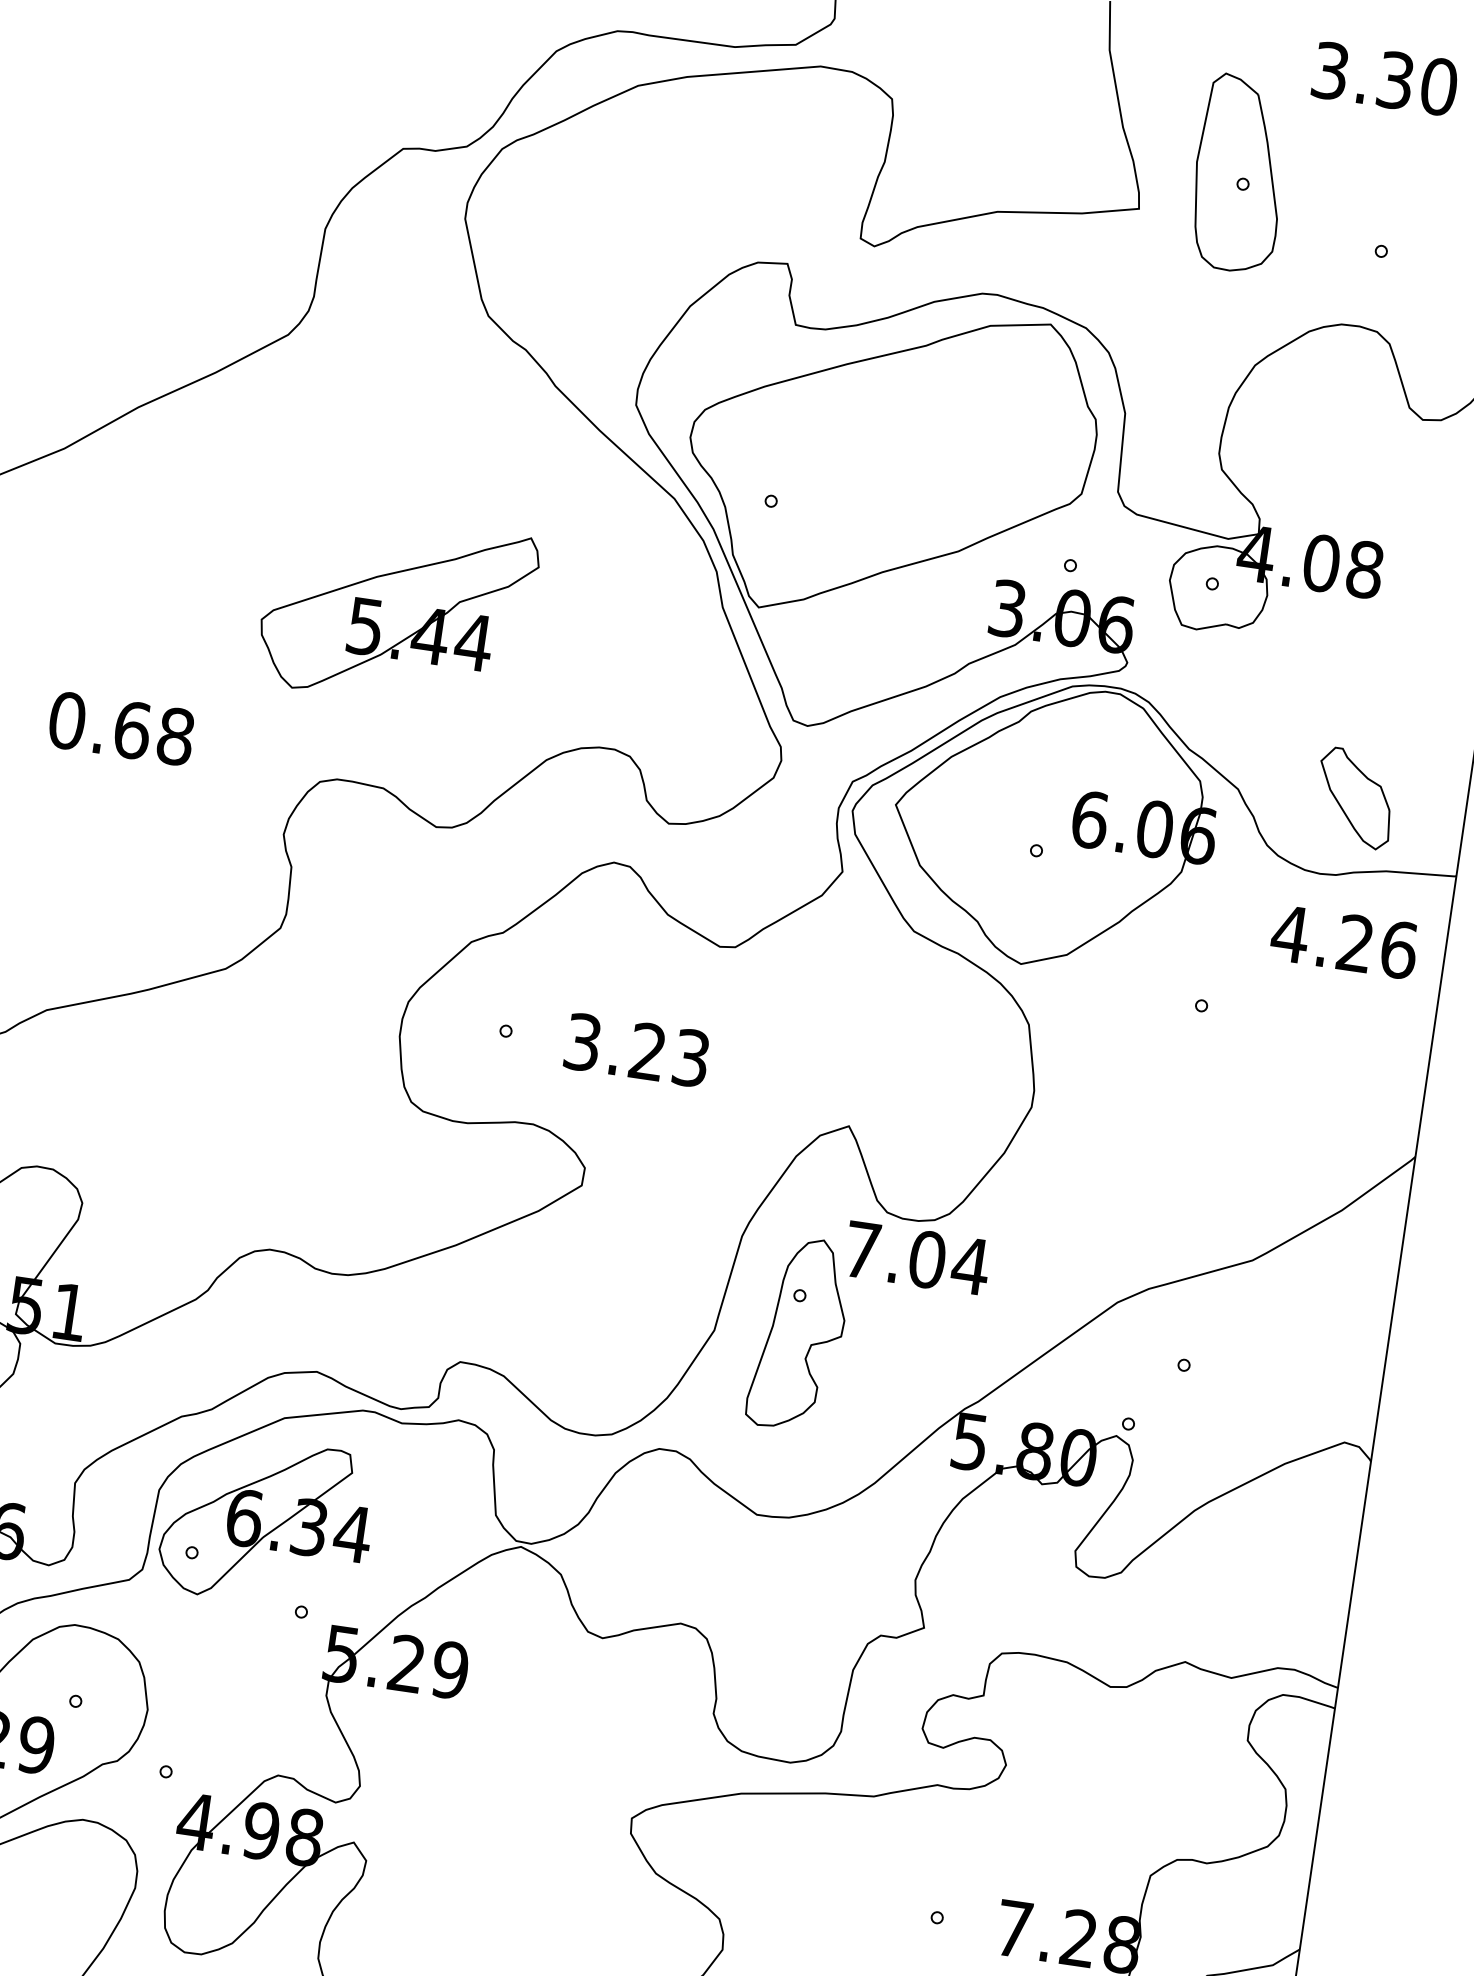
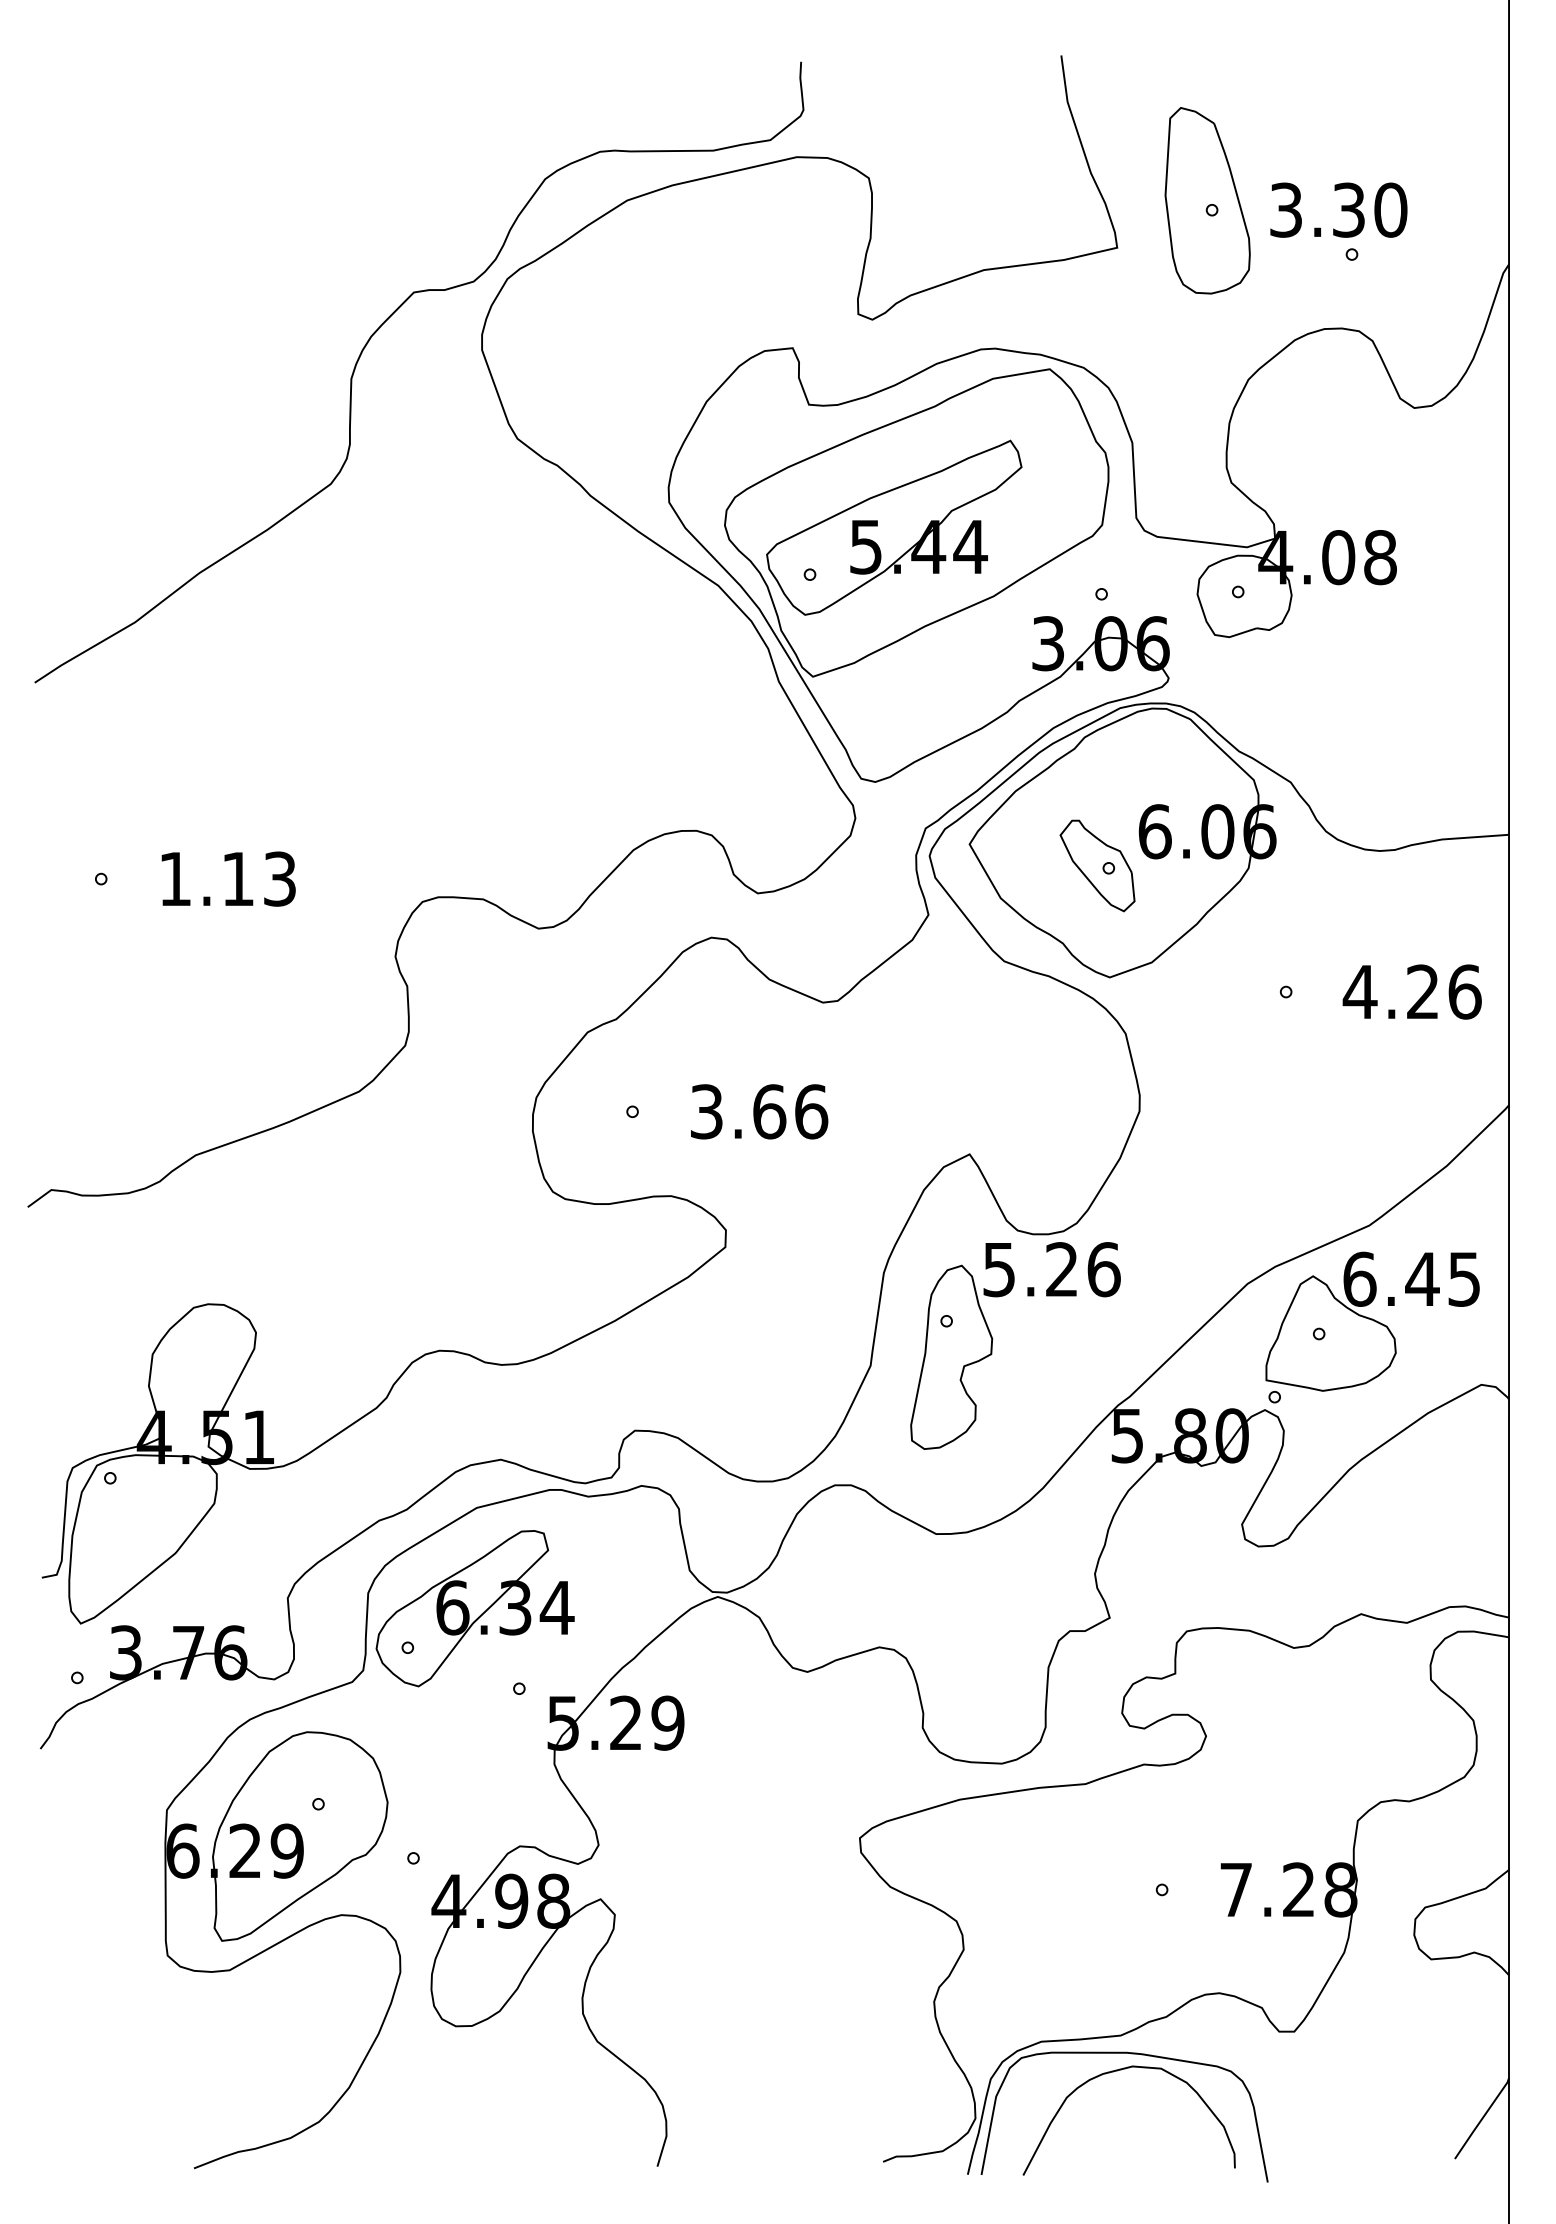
text: (1384, 78) -> (1338, 209), moved
part: (397, 610) -> (894, 527), moved
text: (121, 728) -> (227, 878), 0.68 -> 1.13
part: (1355, 797) -> (1097, 865), moved
text: (1343, 941) -> (1411, 991), moved
text: (669, 1054) -> (790, 1111), 3.23 -> 3.66
text: (917, 1258) -> (1052, 1269), 7.04 -> 5.26
part: (1241, 1360) -> (1372, 1321), added

